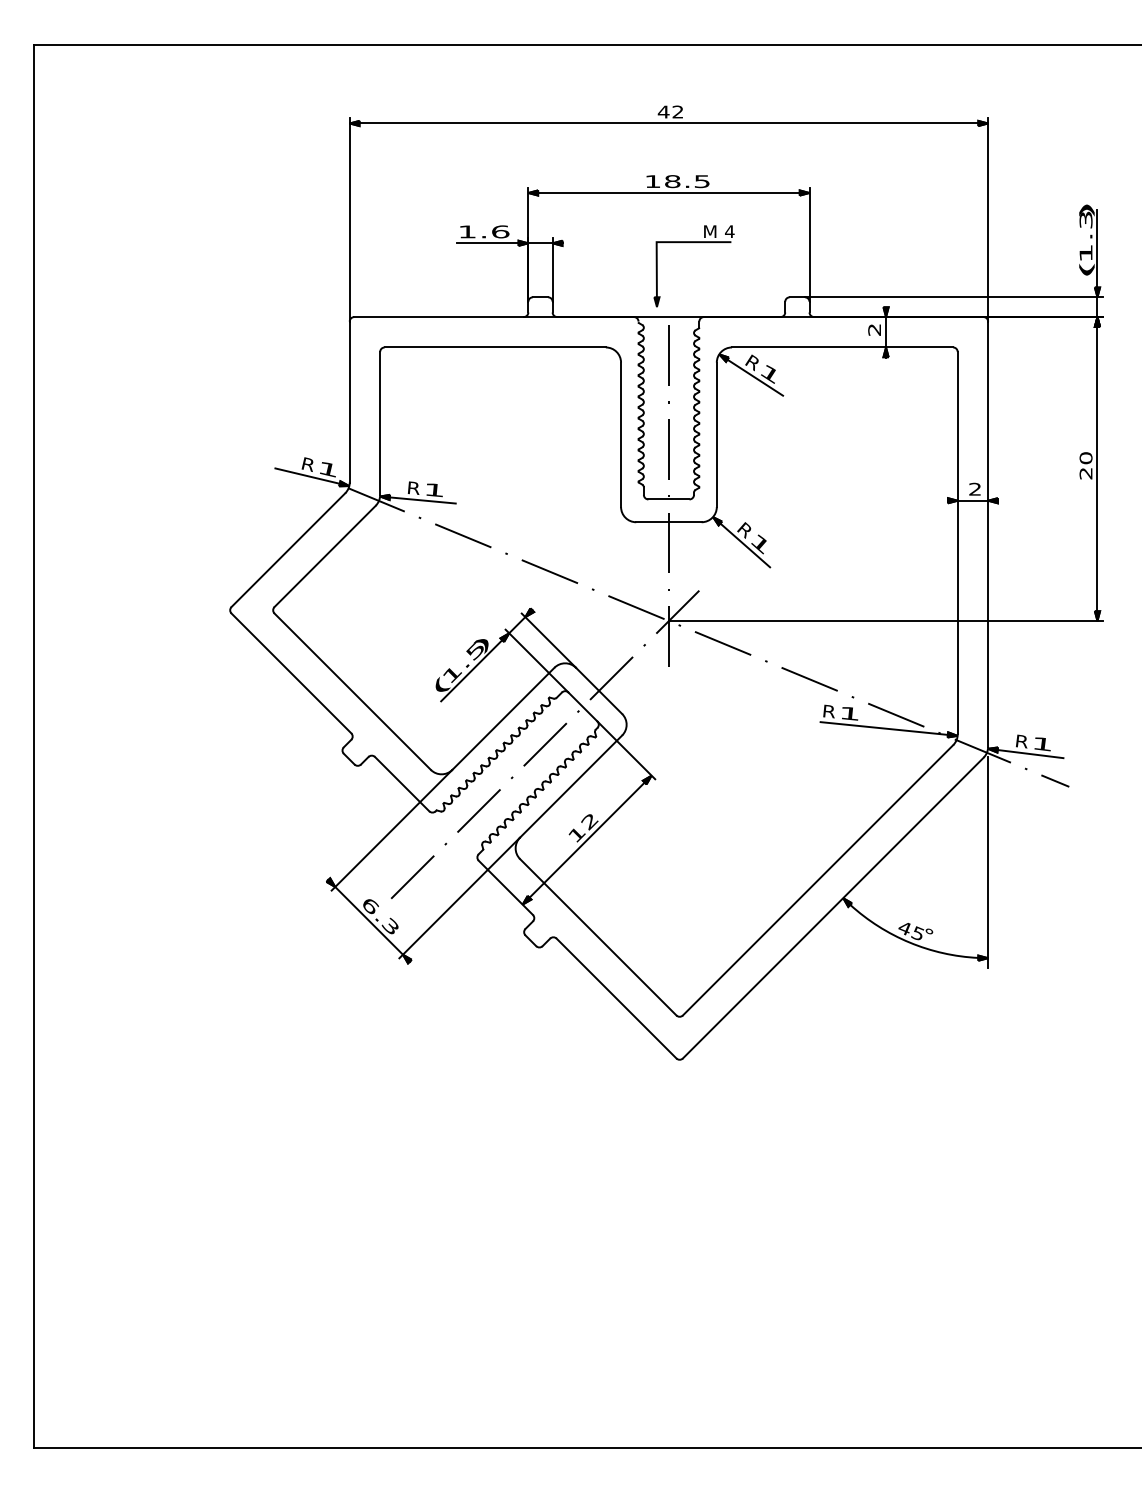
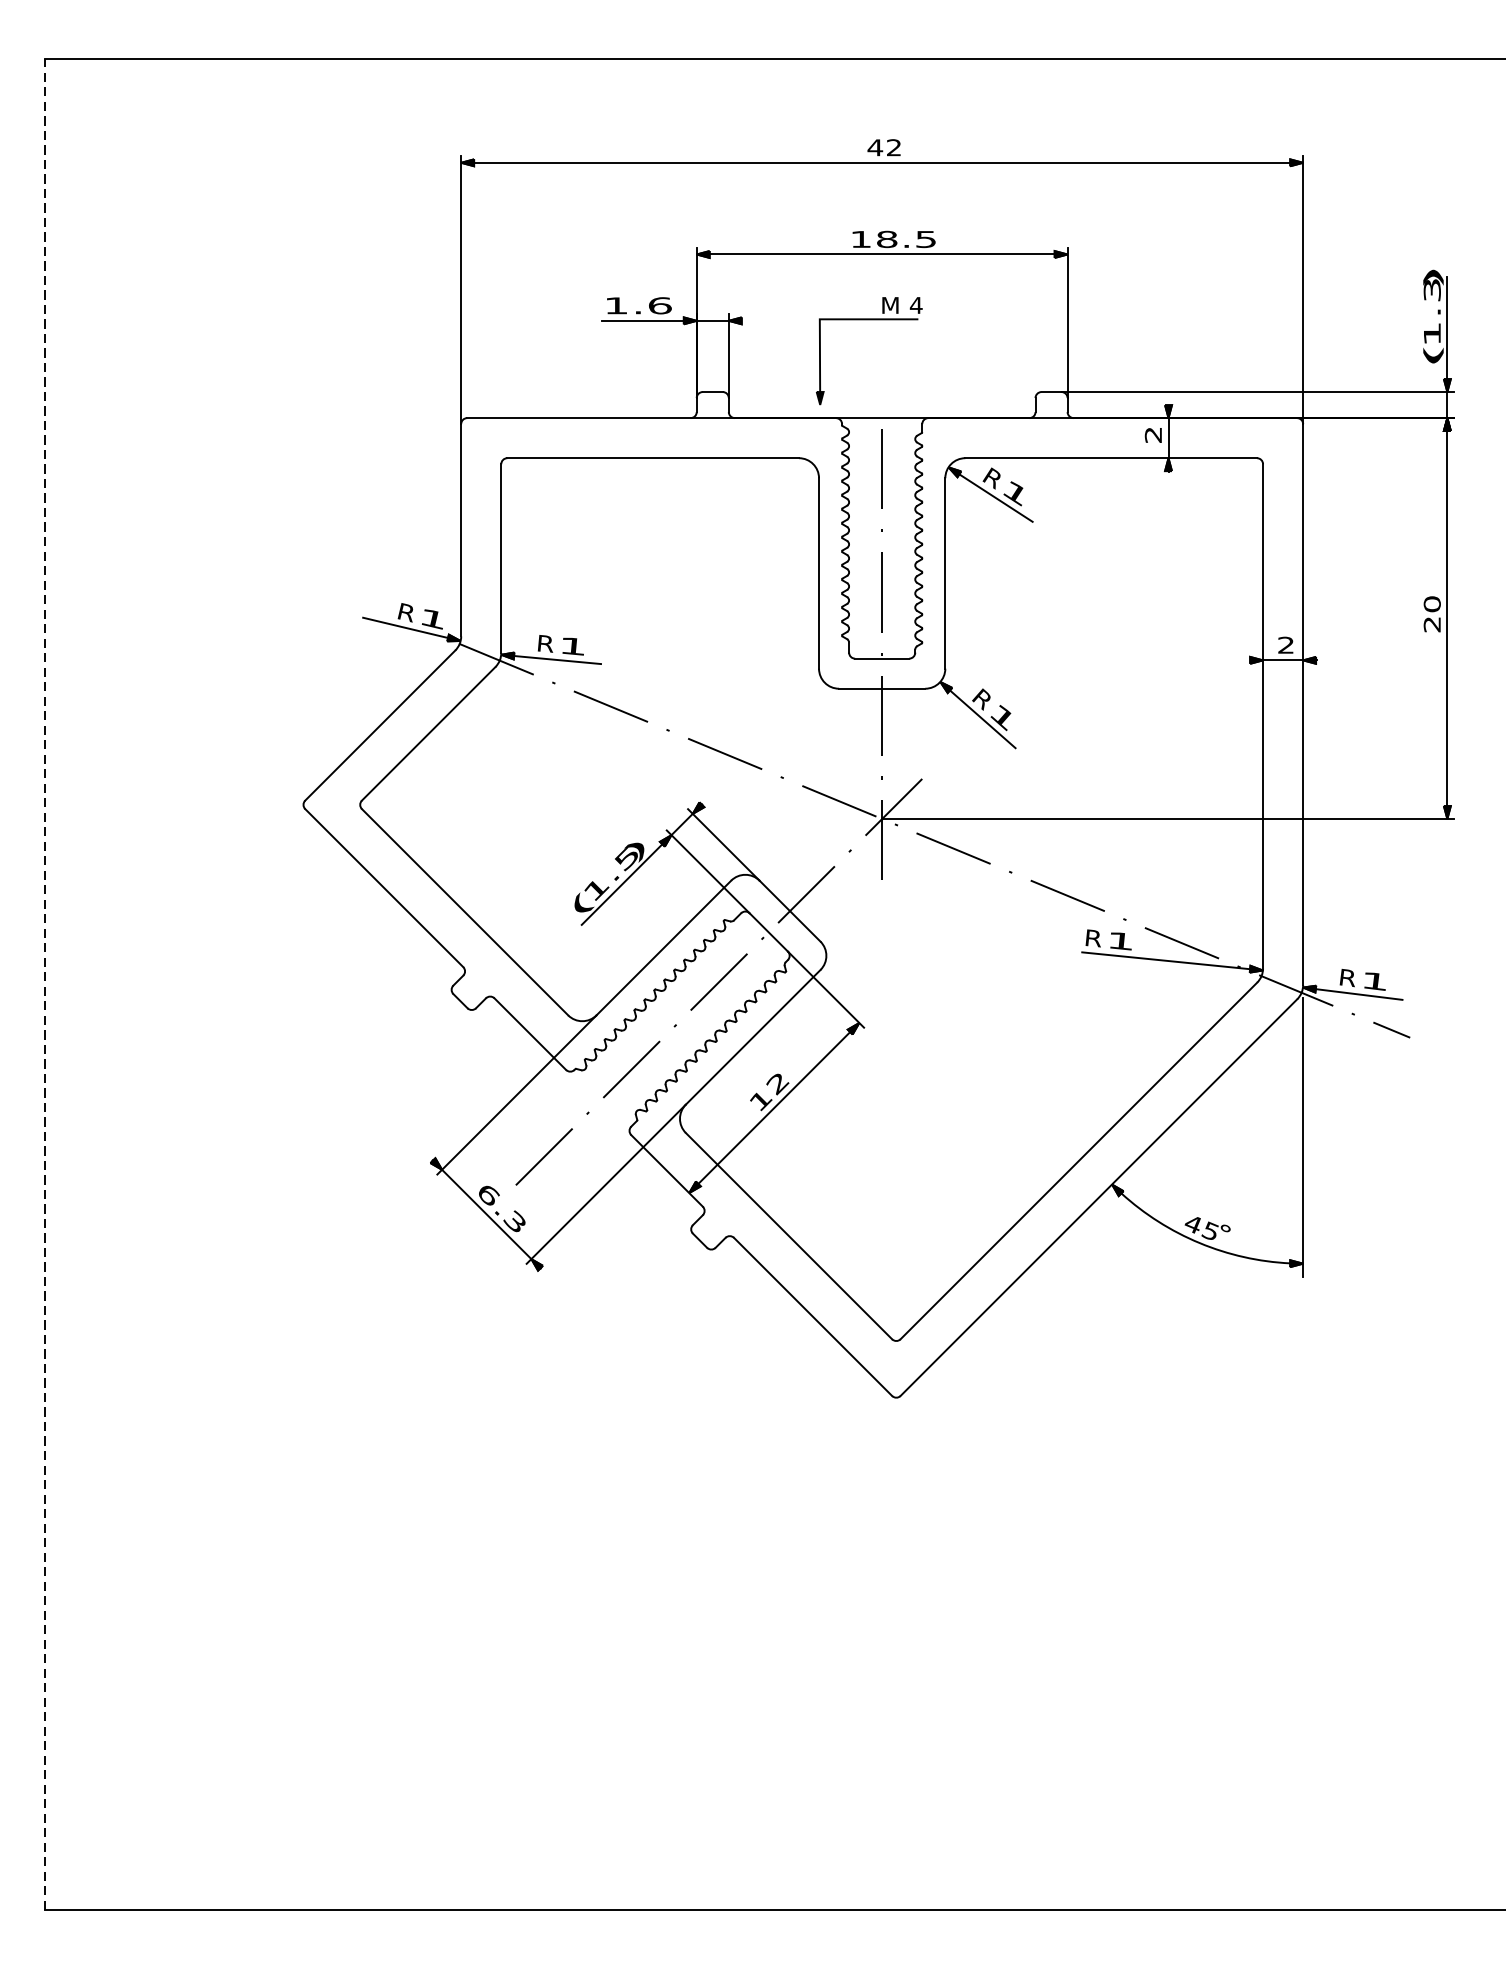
part: (693, 243) -> (868, 321), moved
line: (34, 746) -> (45, 984), solid -> dashed

